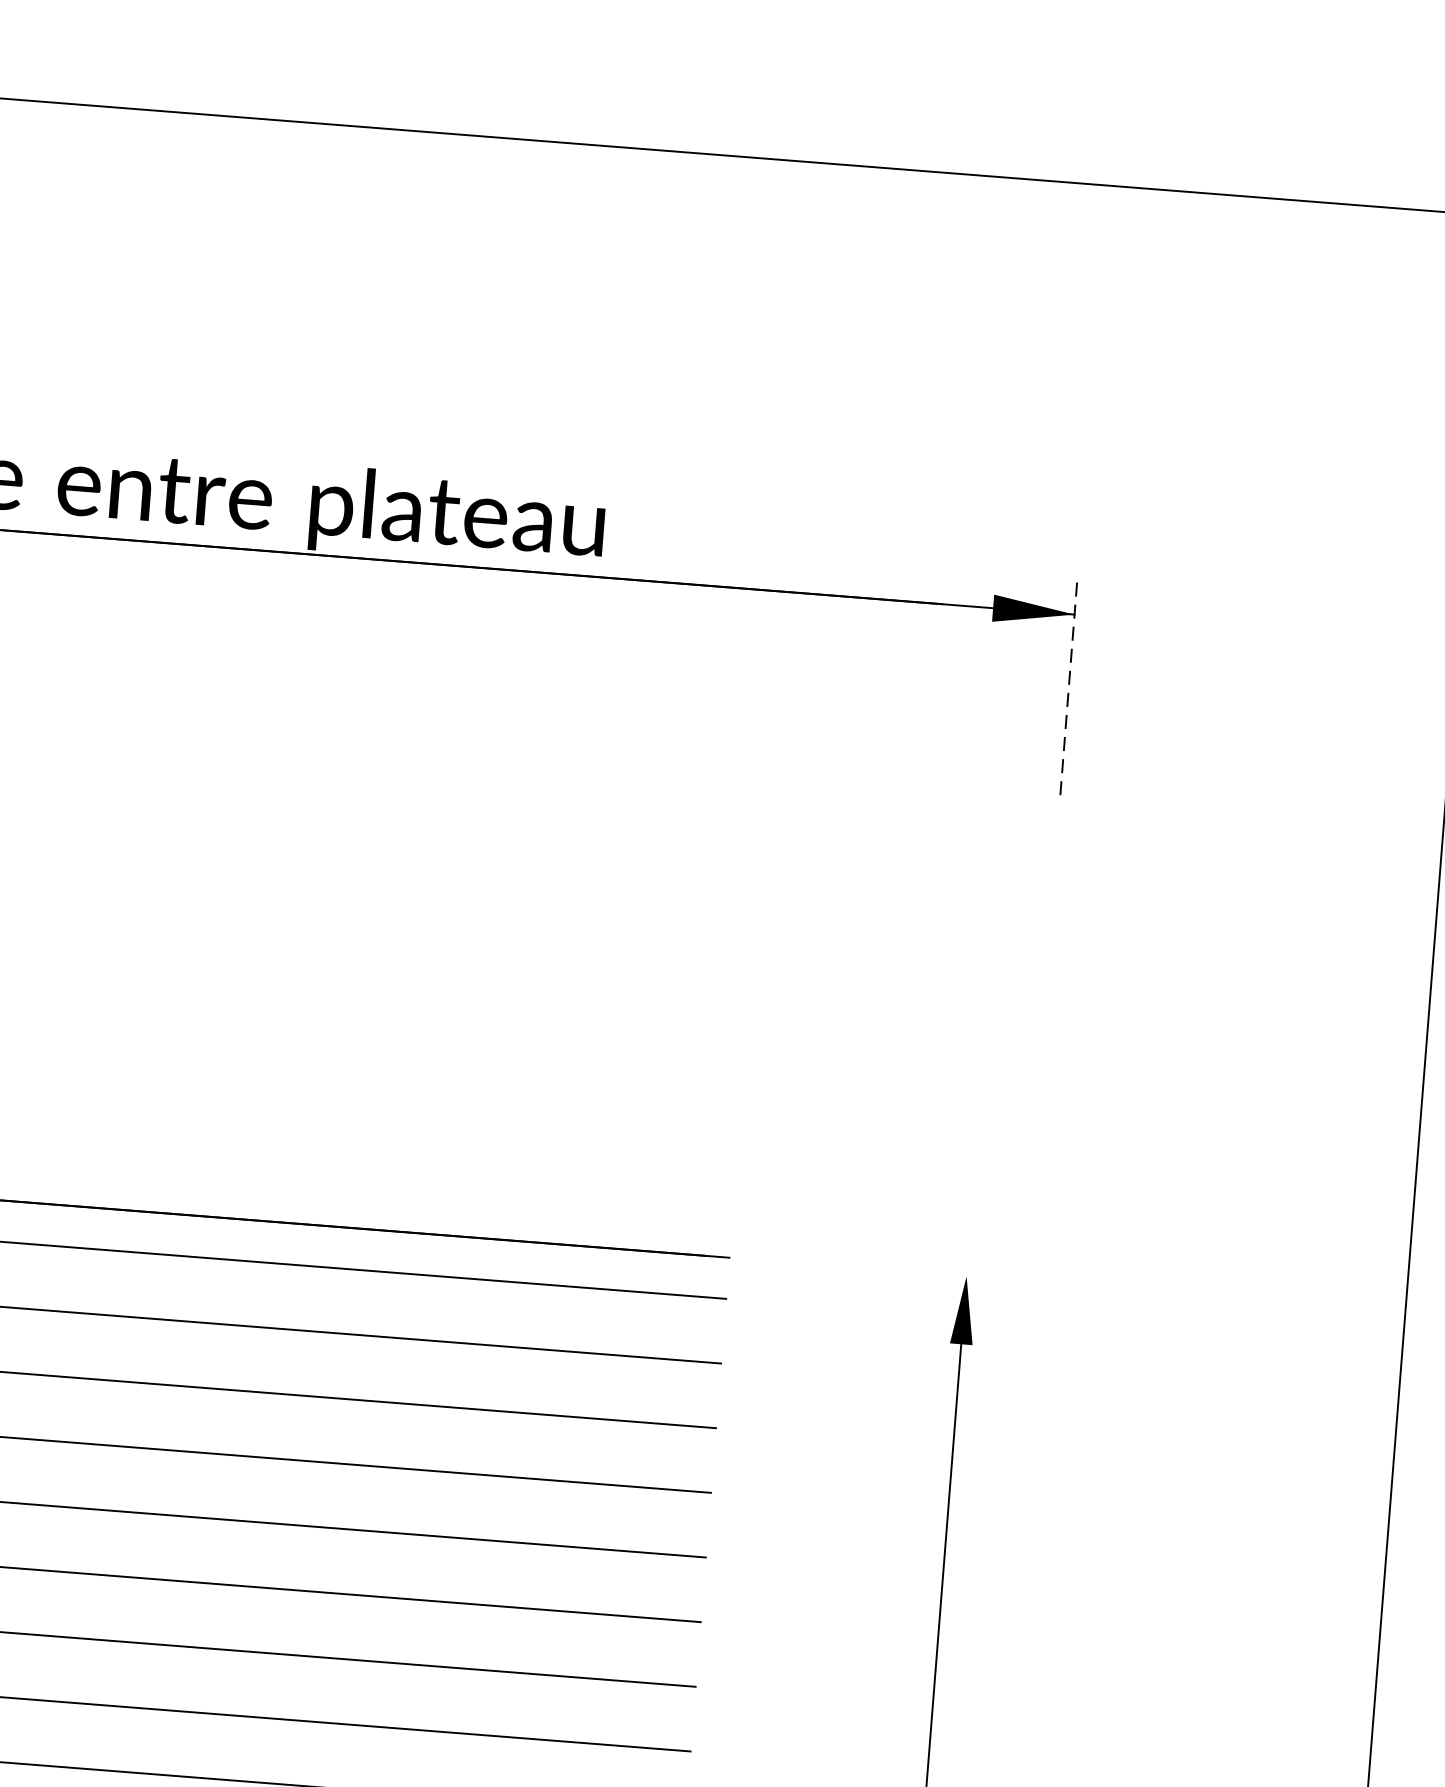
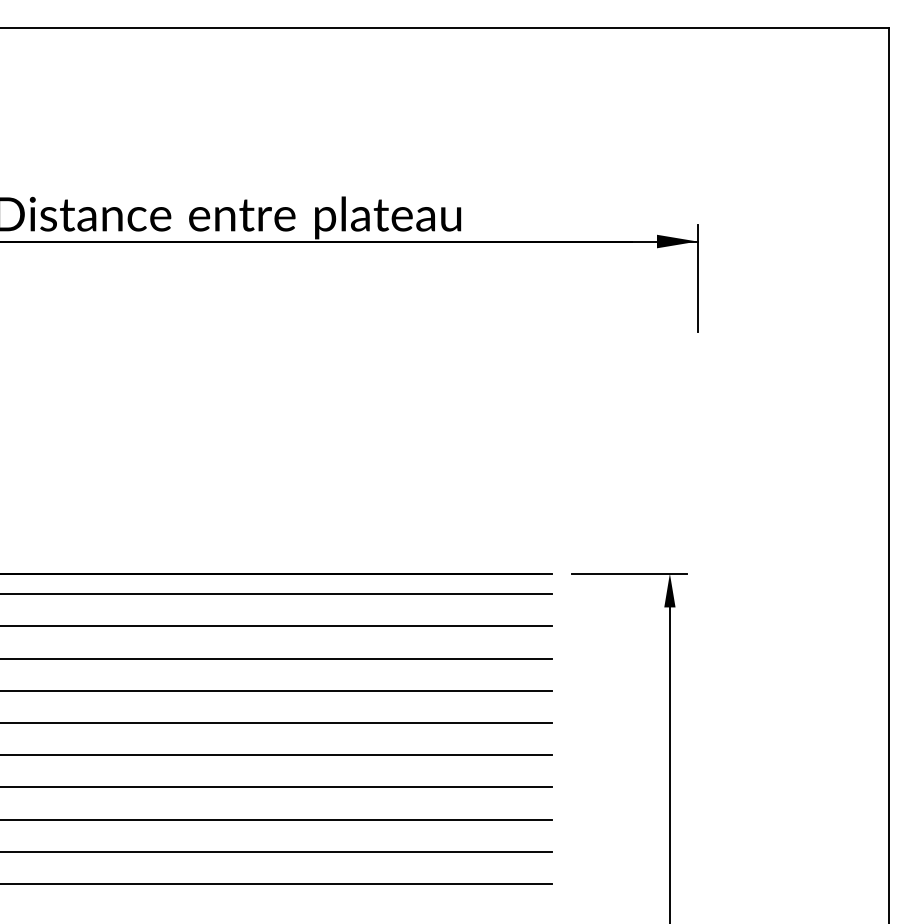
line: (1068, 686) -> (697, 277), dashed -> solid
line: (883, 1269) -> (628, 573), added

